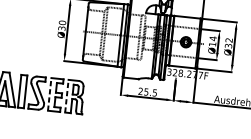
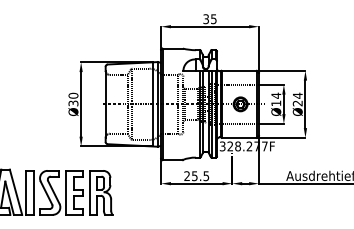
text: (228, 43) -> (297, 99), Ø32 -> Ø24
line: (49, 94) -> (66, 192), dashed -> solid
line: (66, 95) -> (89, 192), dashed -> solid

